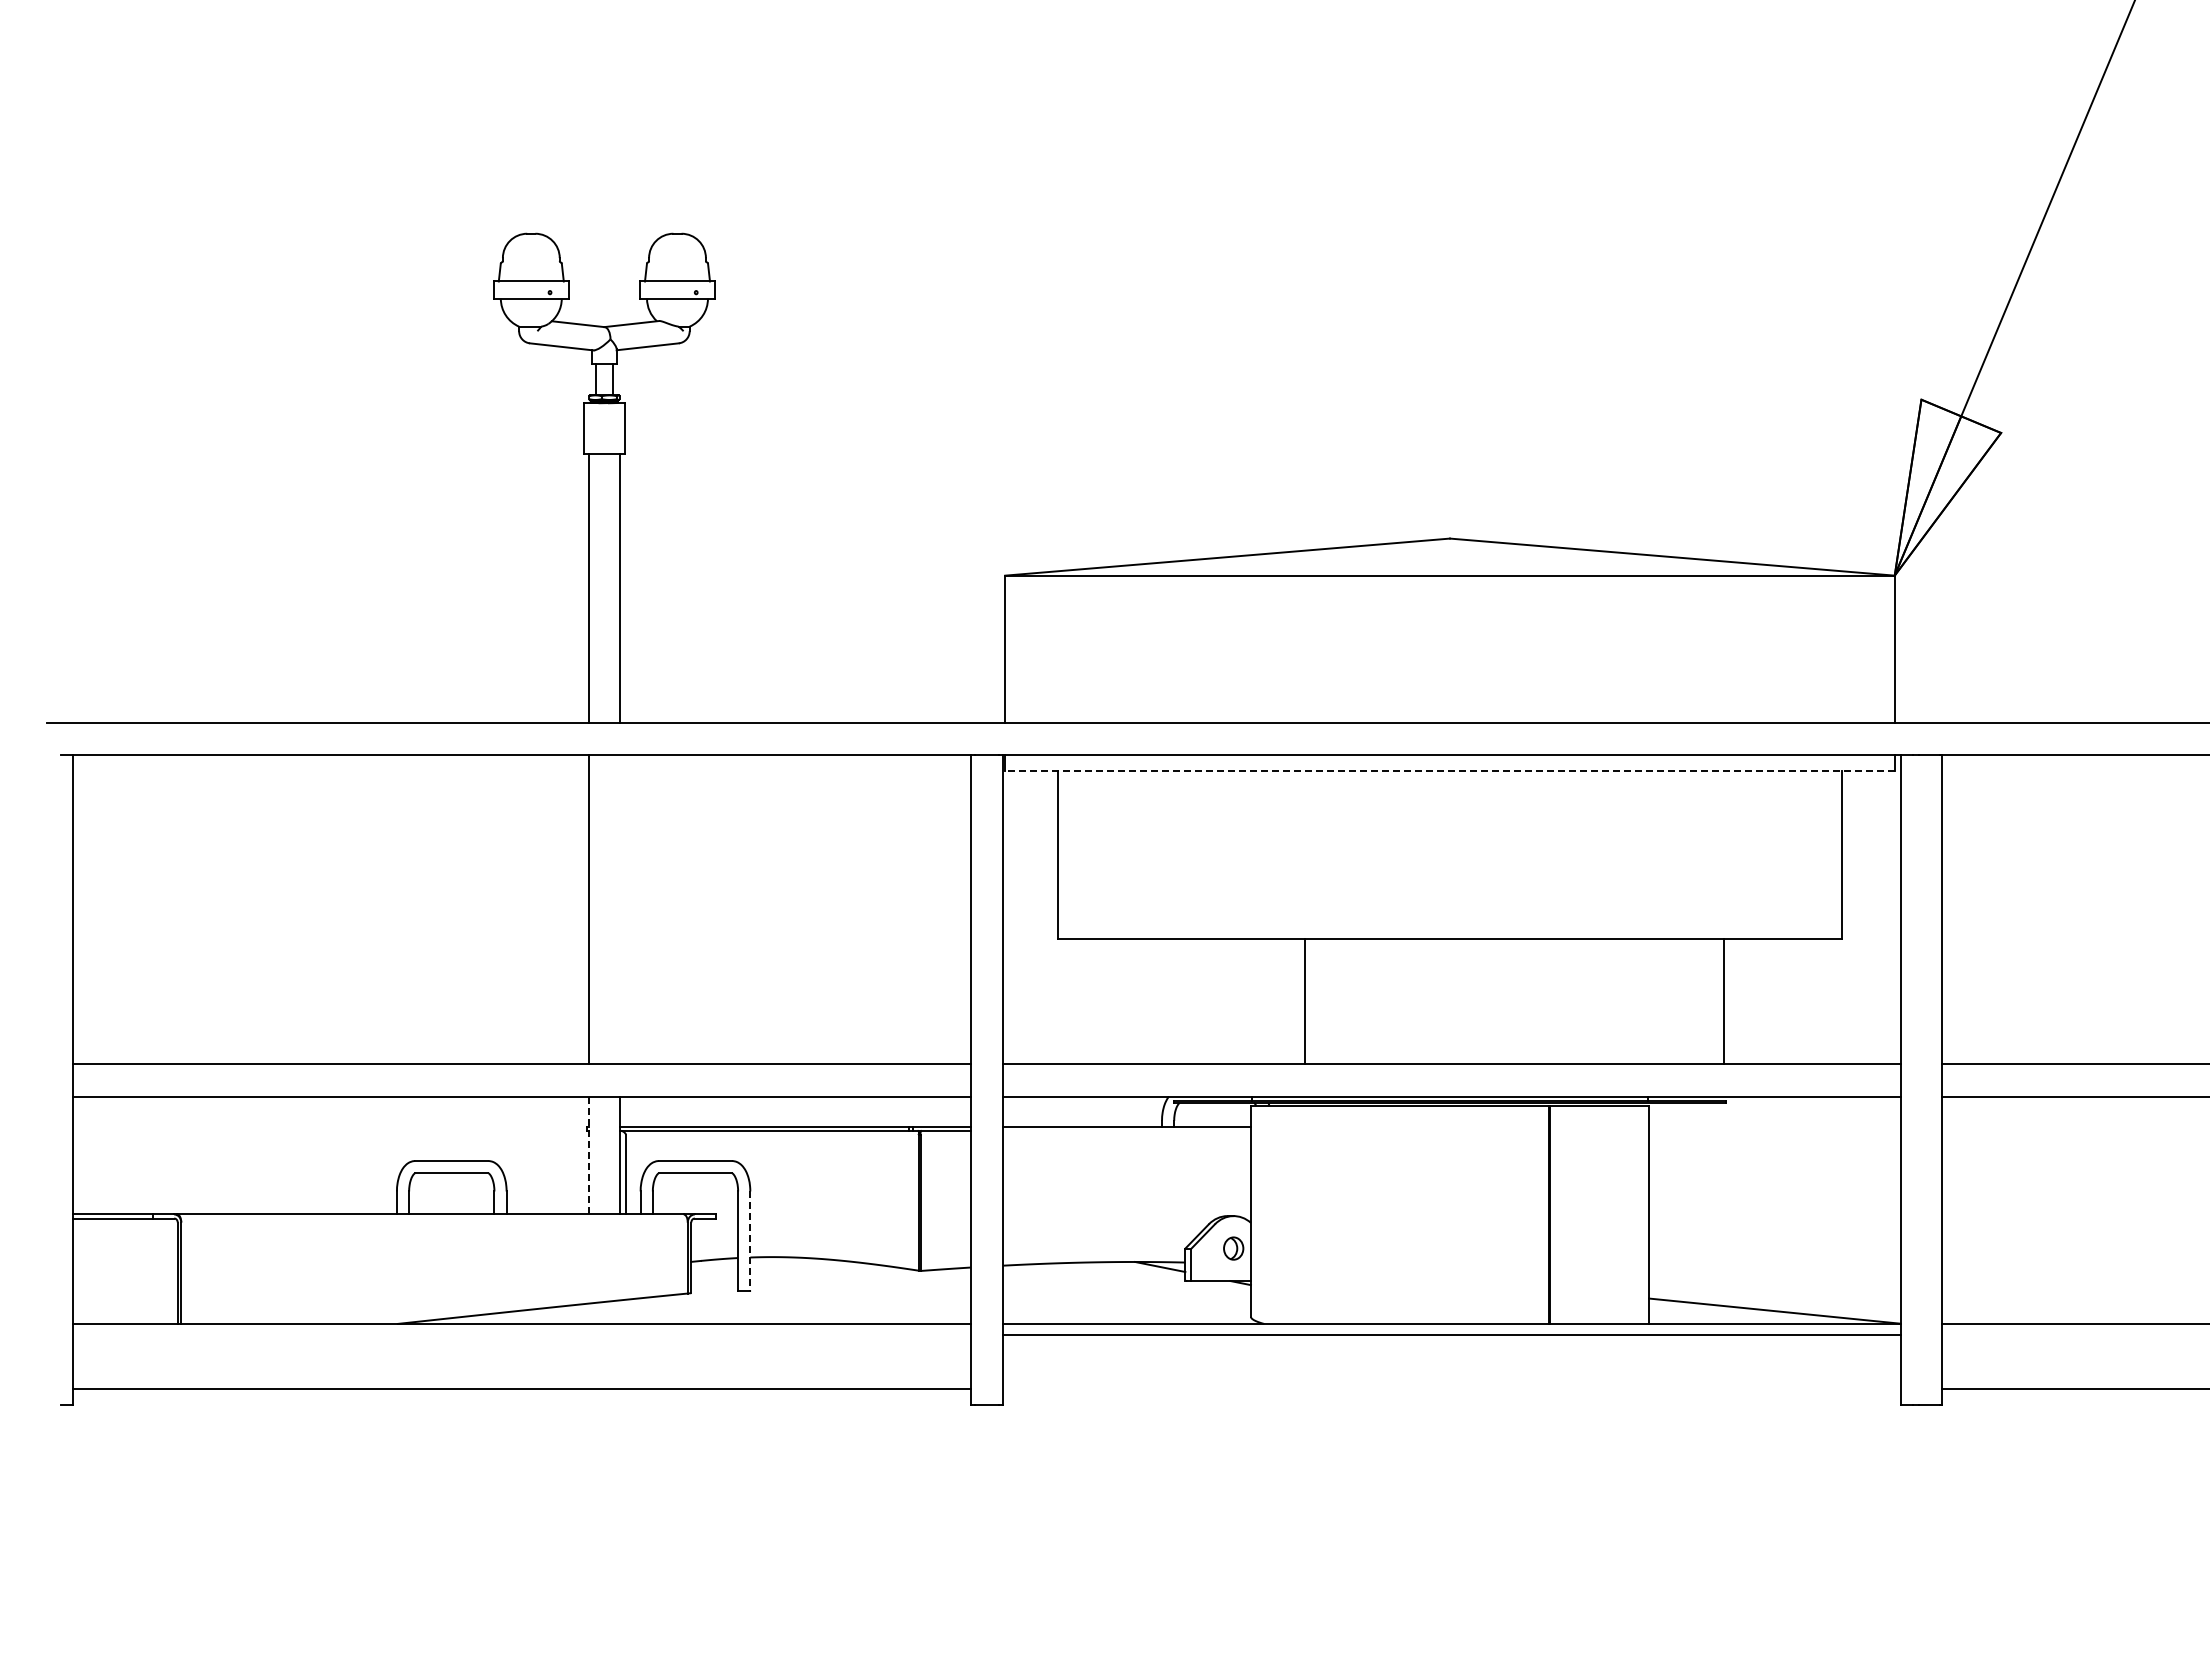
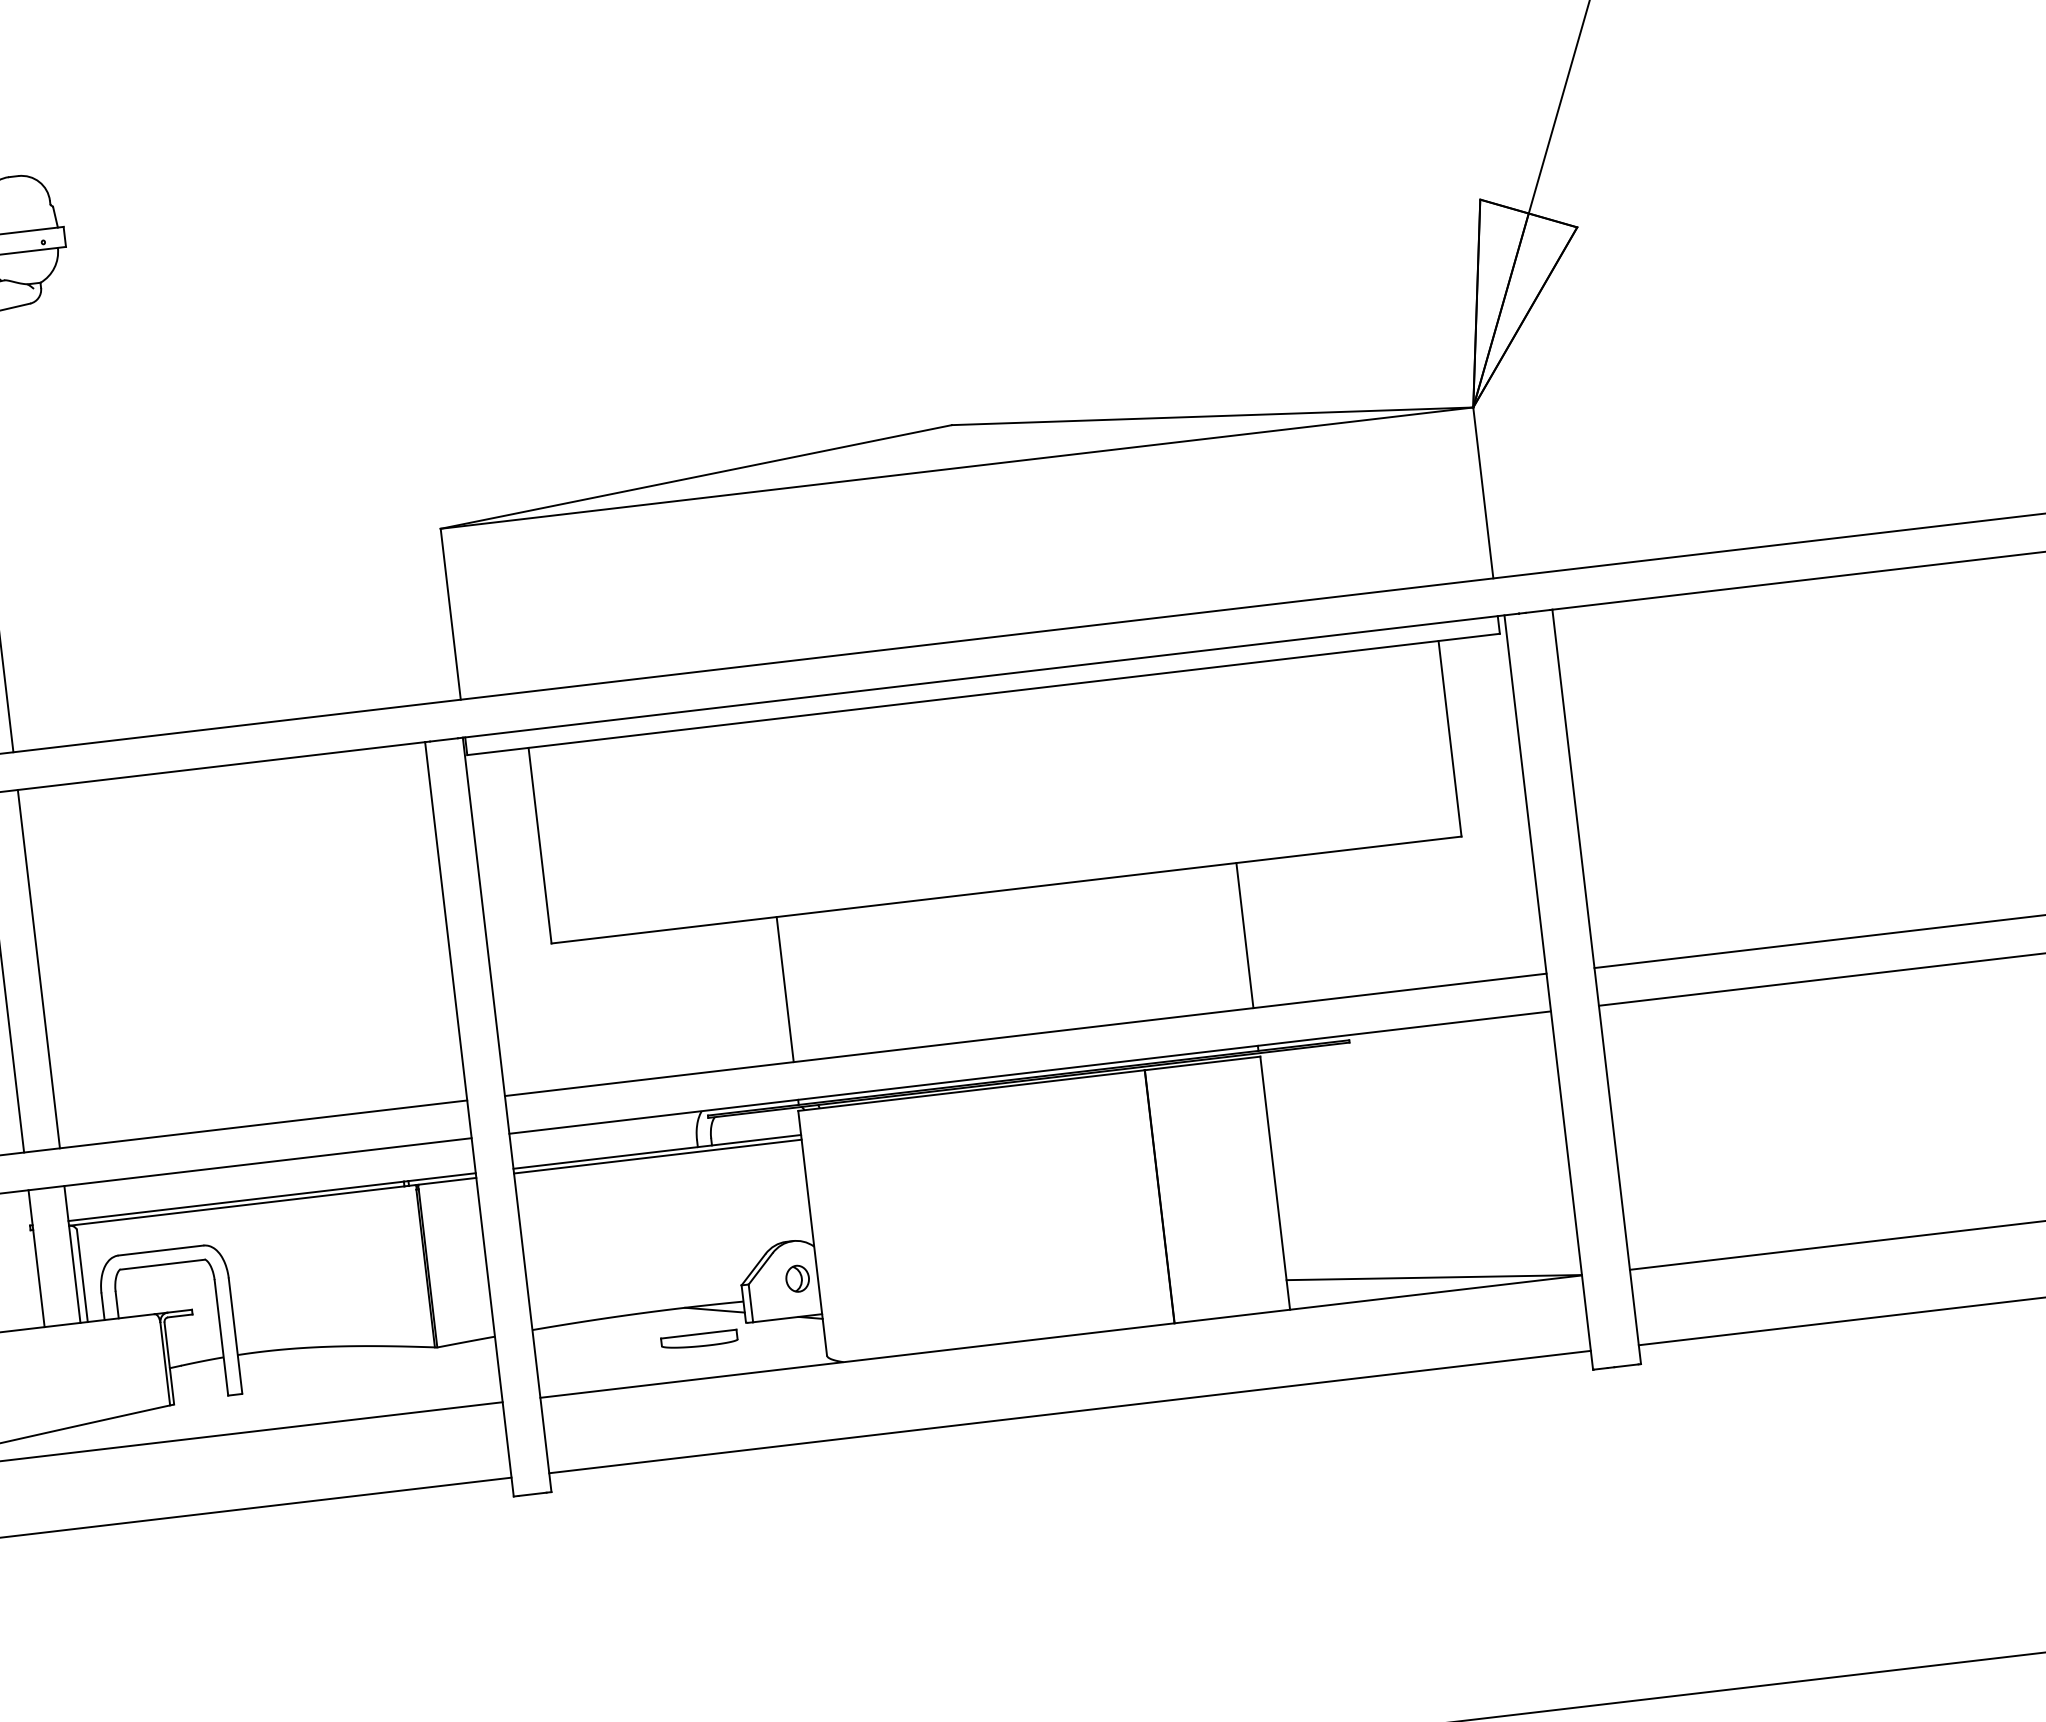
line: (1449, 770) -> (982, 694), dashed -> solid
line: (619, 909) -> (38, 968), added
line: (1304, 1001) -> (784, 989), moved
line: (1723, 1001) -> (1244, 935), moved
line: (1126, 1130) -> (657, 1156), added
line: (588, 1155) -> (36, 1258), dashed -> solid
line: (750, 1241) -> (235, 1336), dashed -> solid
part: (1143, 1291) -> (698, 1340), added
line: (1451, 1335) -> (1069, 1412), moved

